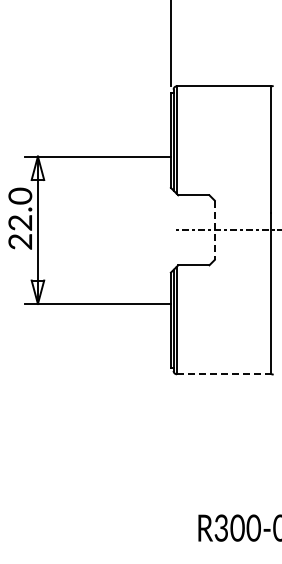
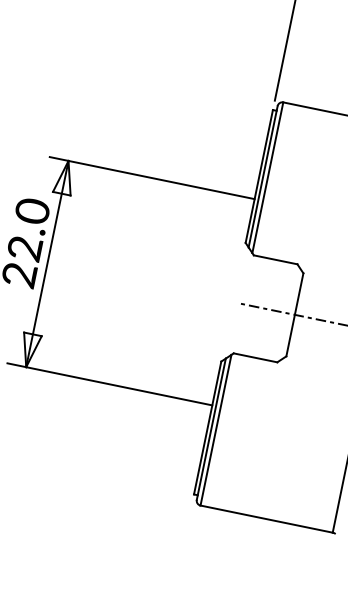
line: (214, 230) -> (294, 315), dashed -> solid
line: (224, 374) -> (267, 519), dashed -> solid

